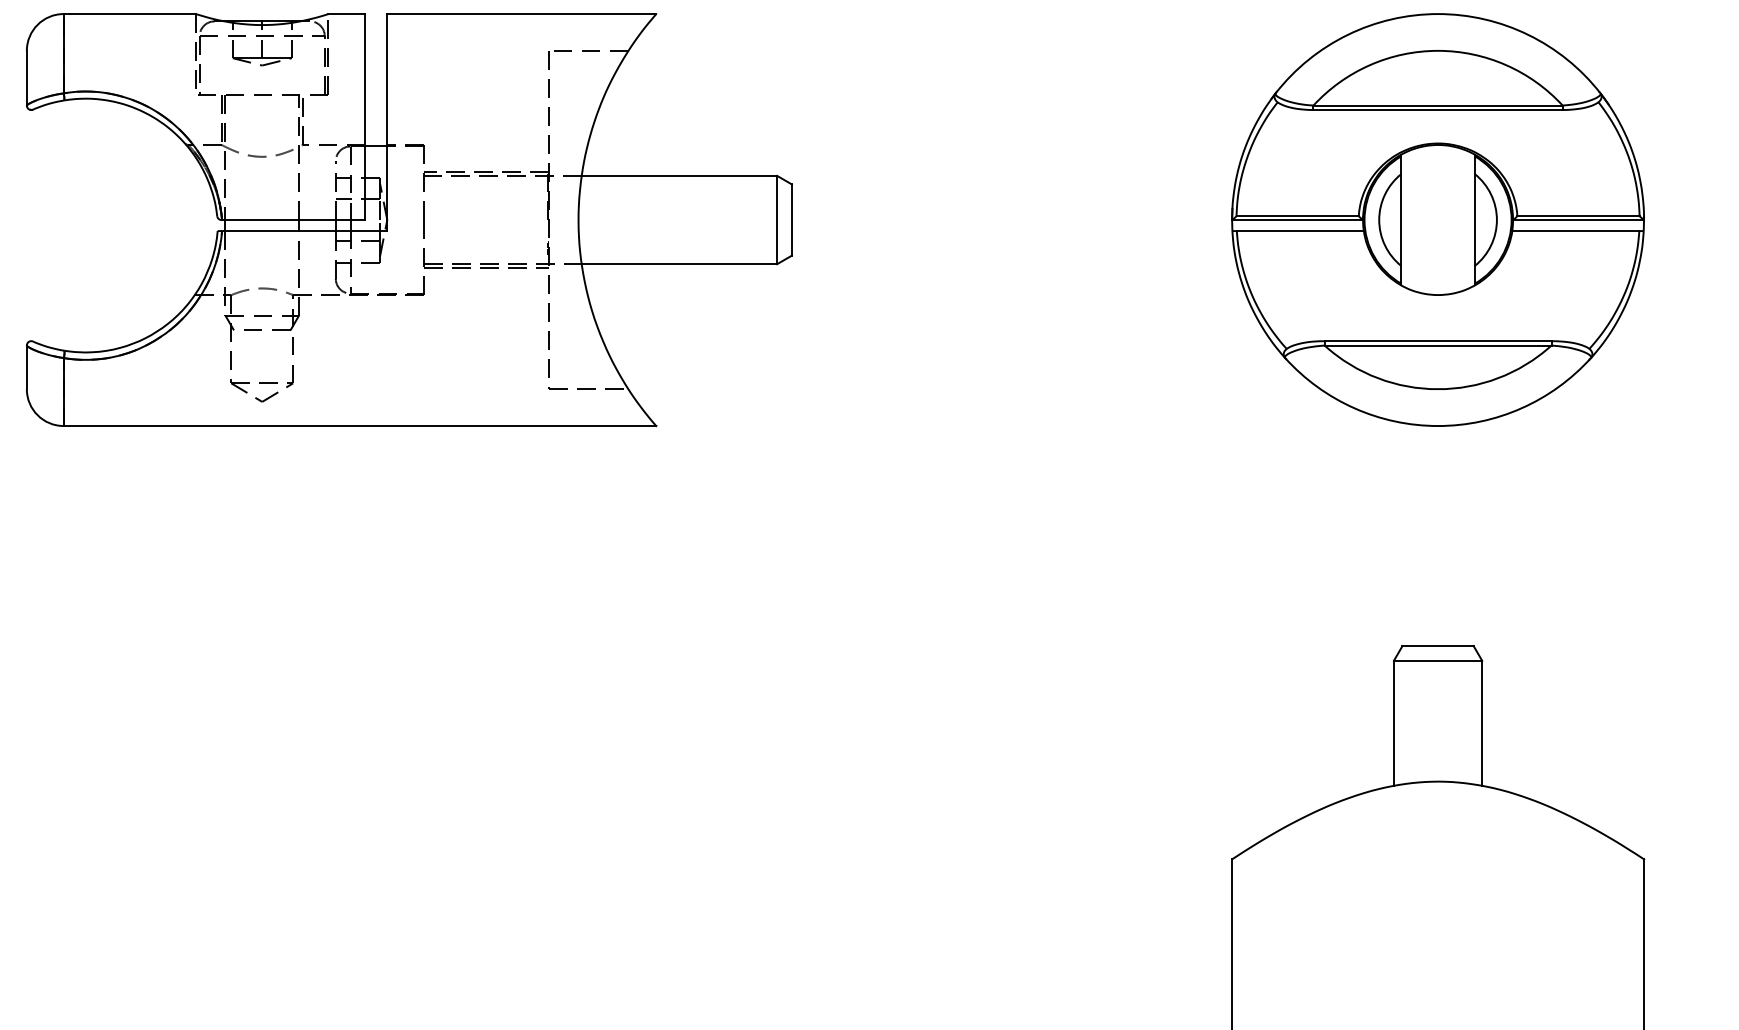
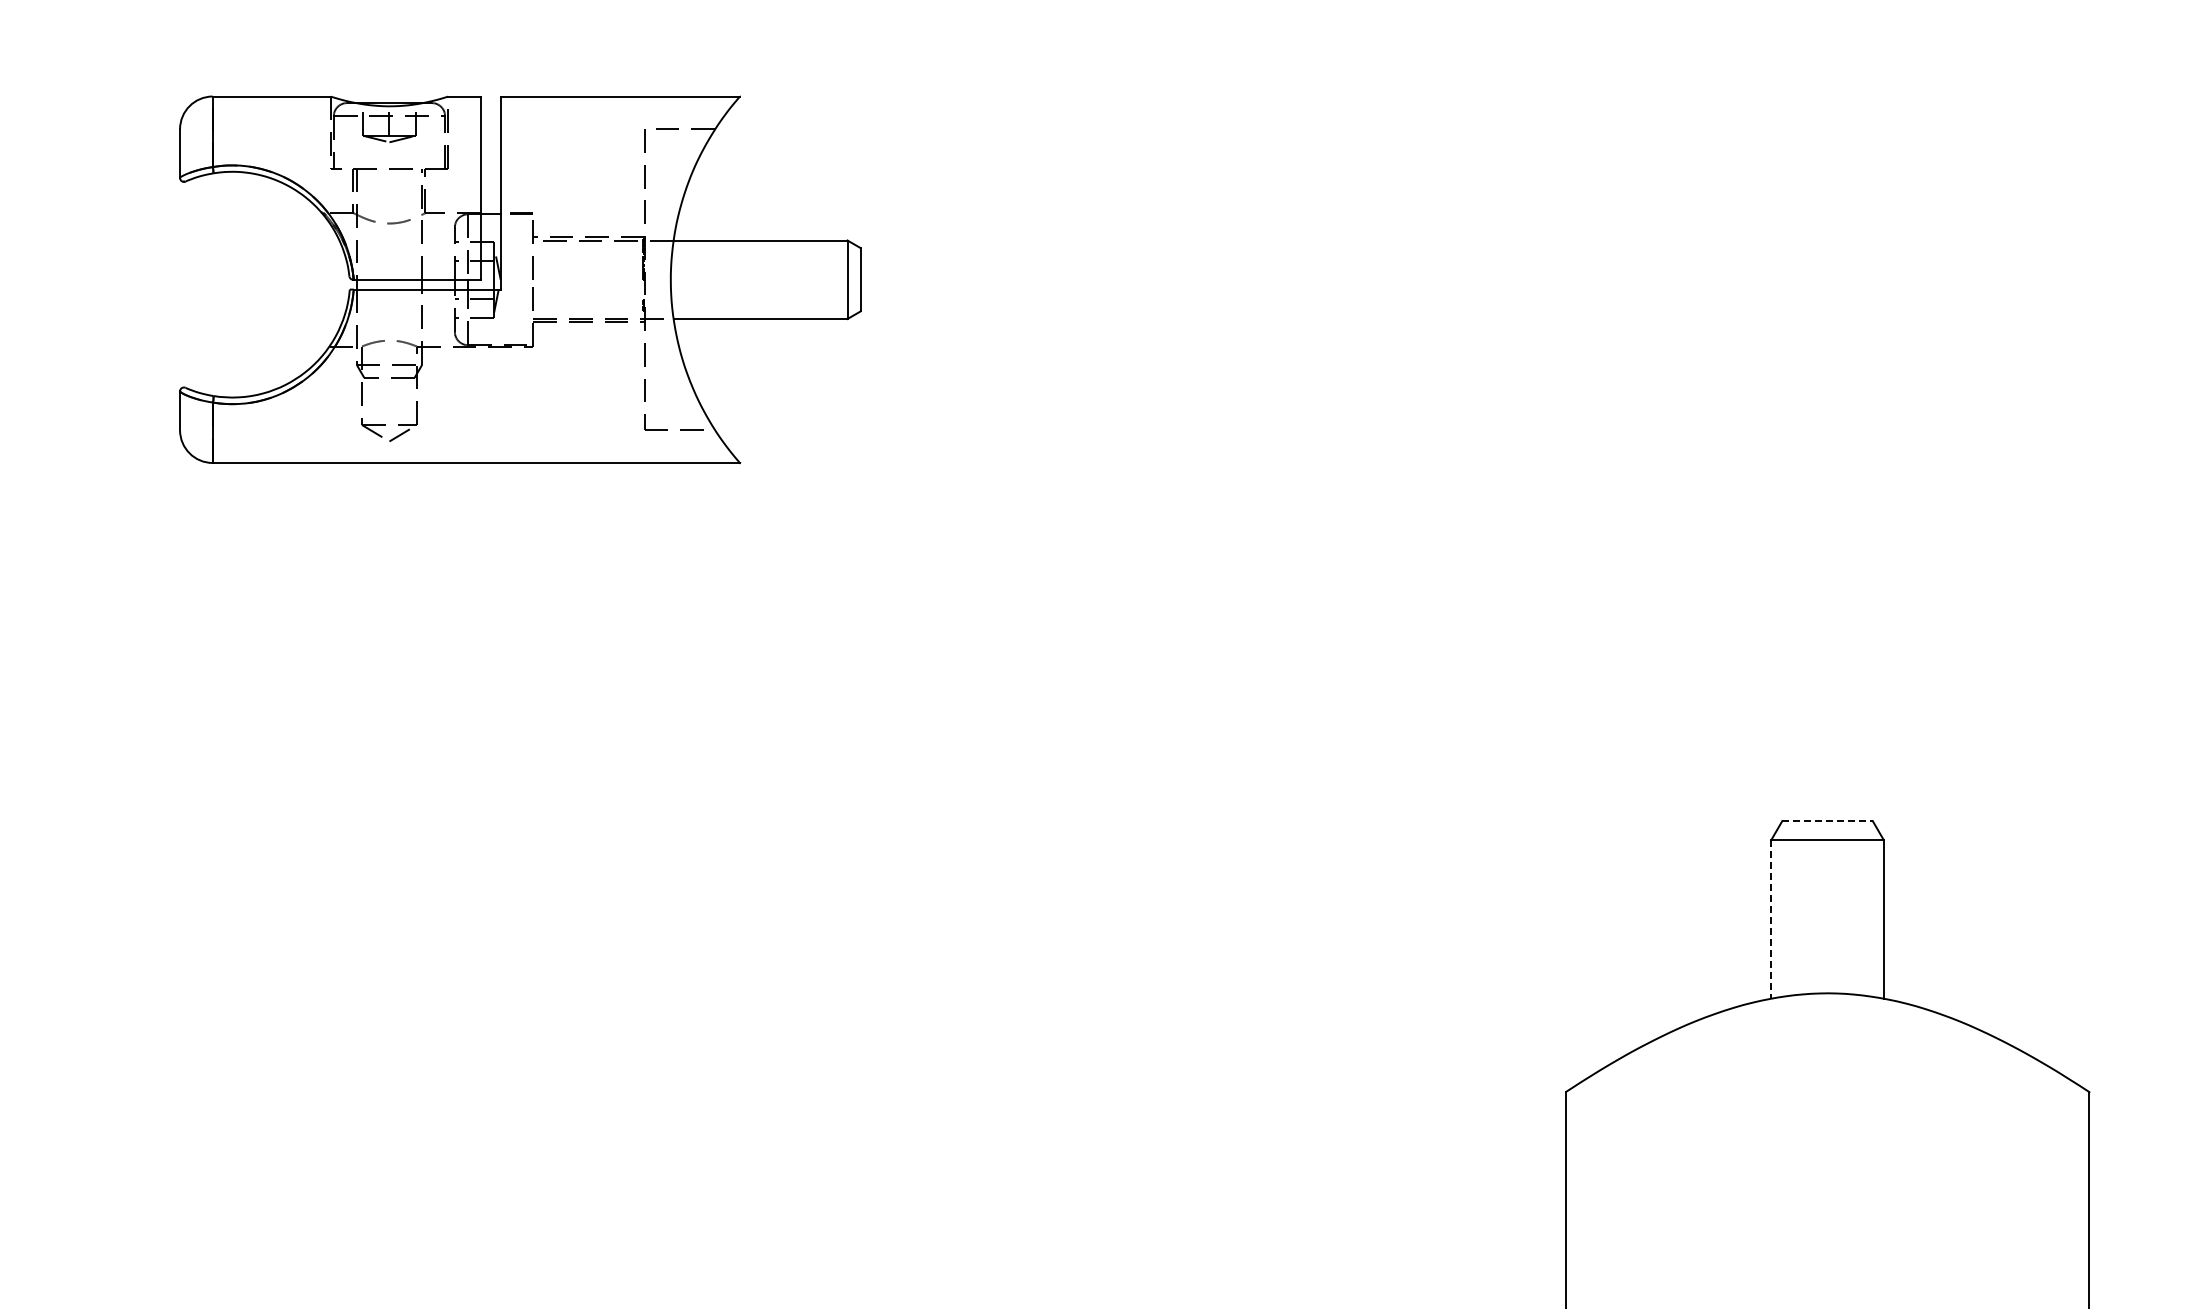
part: (409, 219) -> (520, 279), size x0.7
part: (1438, 219) -> (1827, 279), removed
line: (1438, 646) -> (1828, 821), solid -> dashed
line: (1393, 723) -> (1771, 919), solid -> dashed

